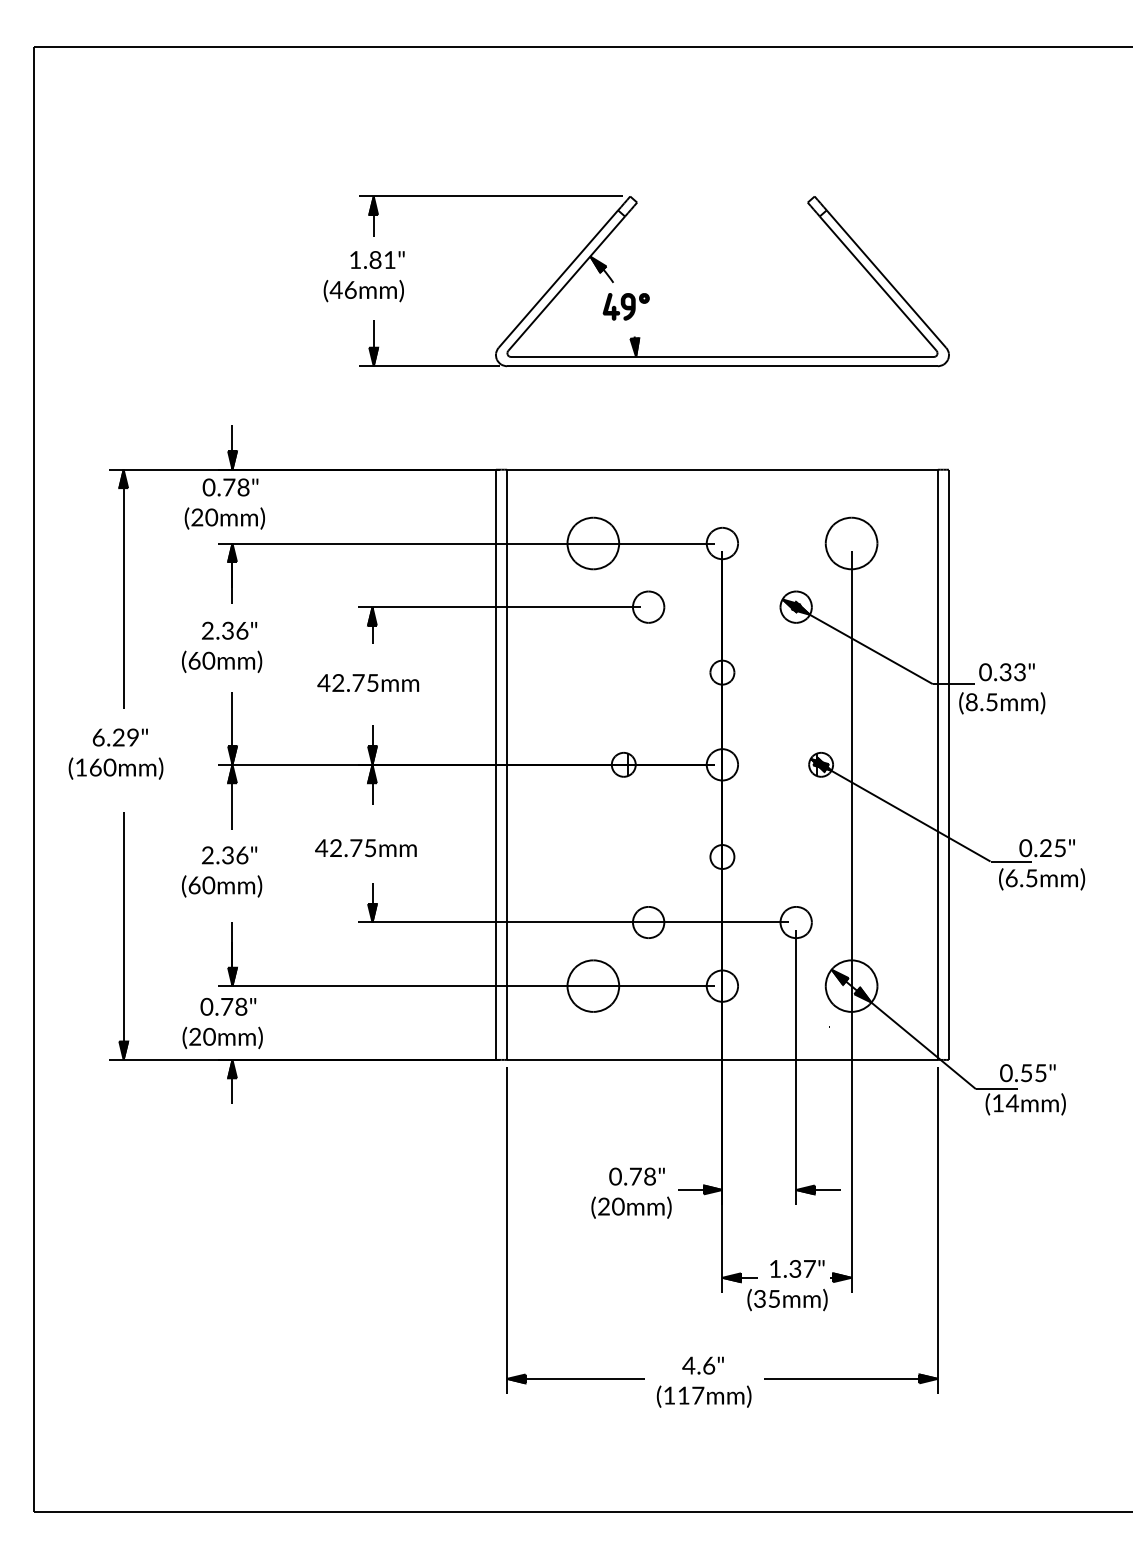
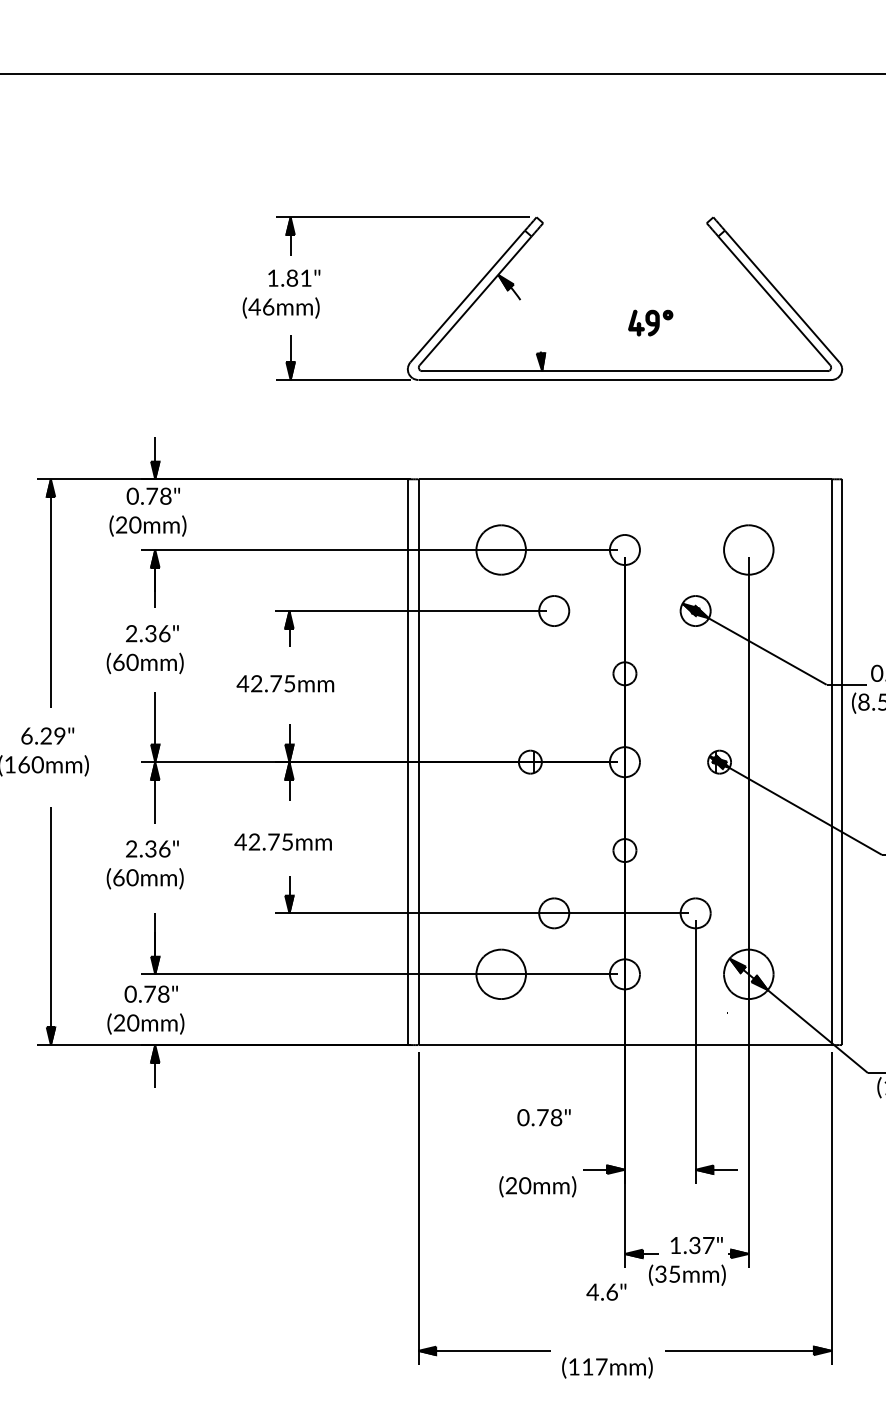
part: (625, 306) -> (649, 322), moved
text: (636, 1176) -> (543, 1117), moved
text: (702, 1365) -> (605, 1292), moved

